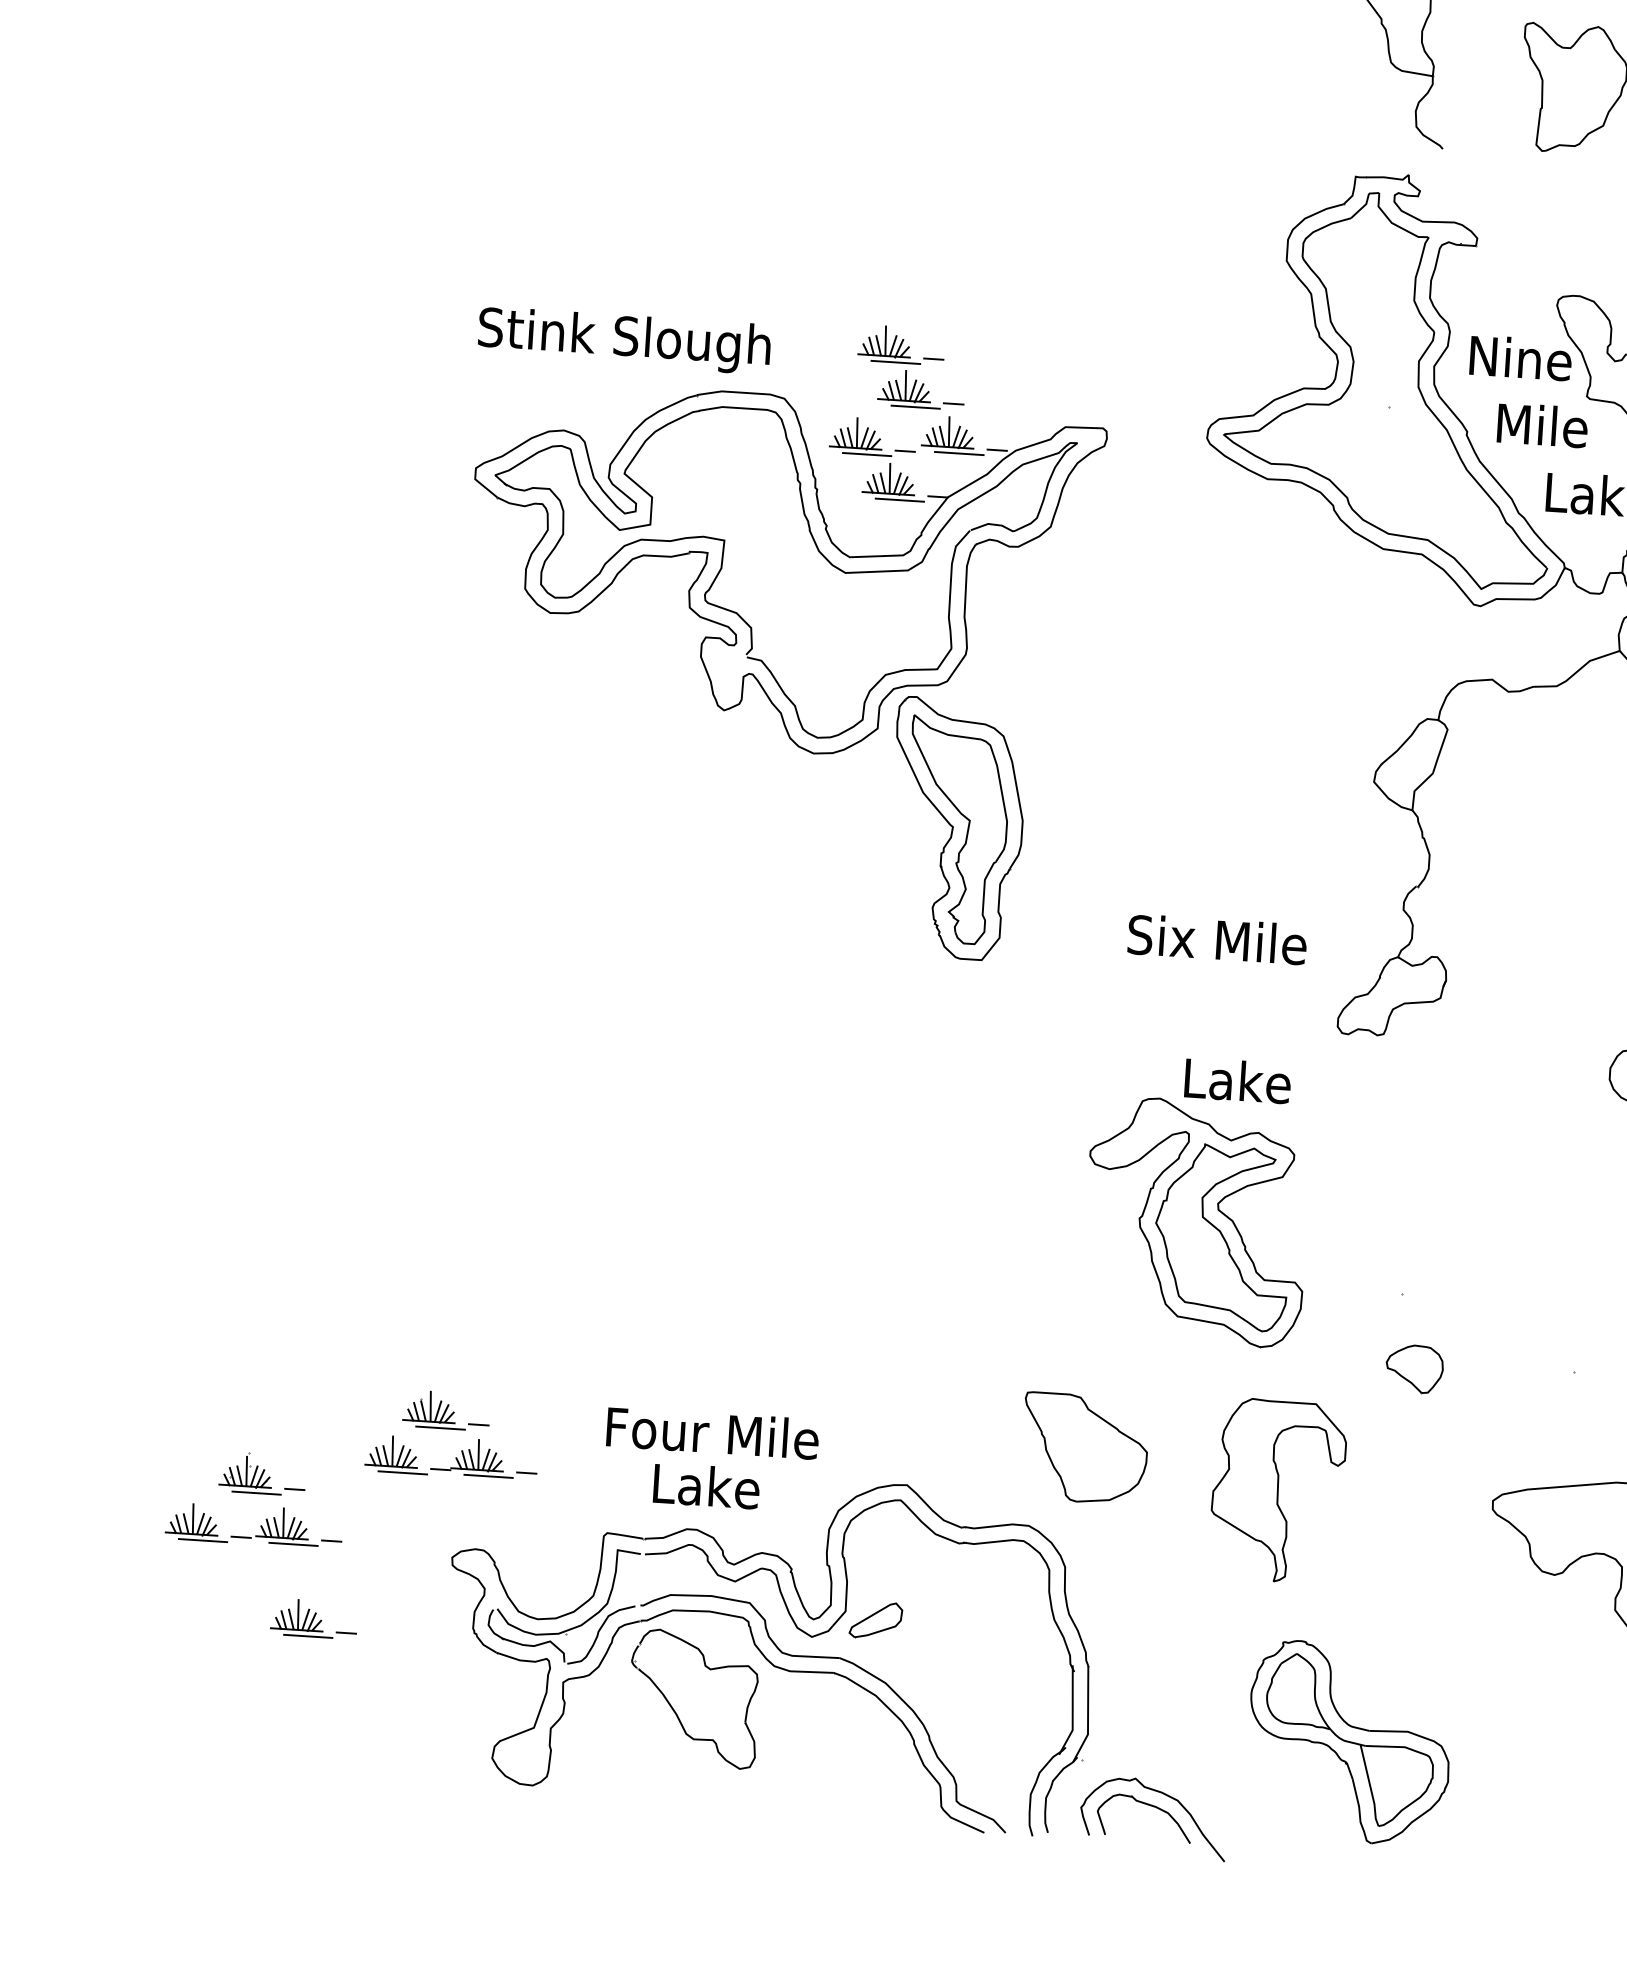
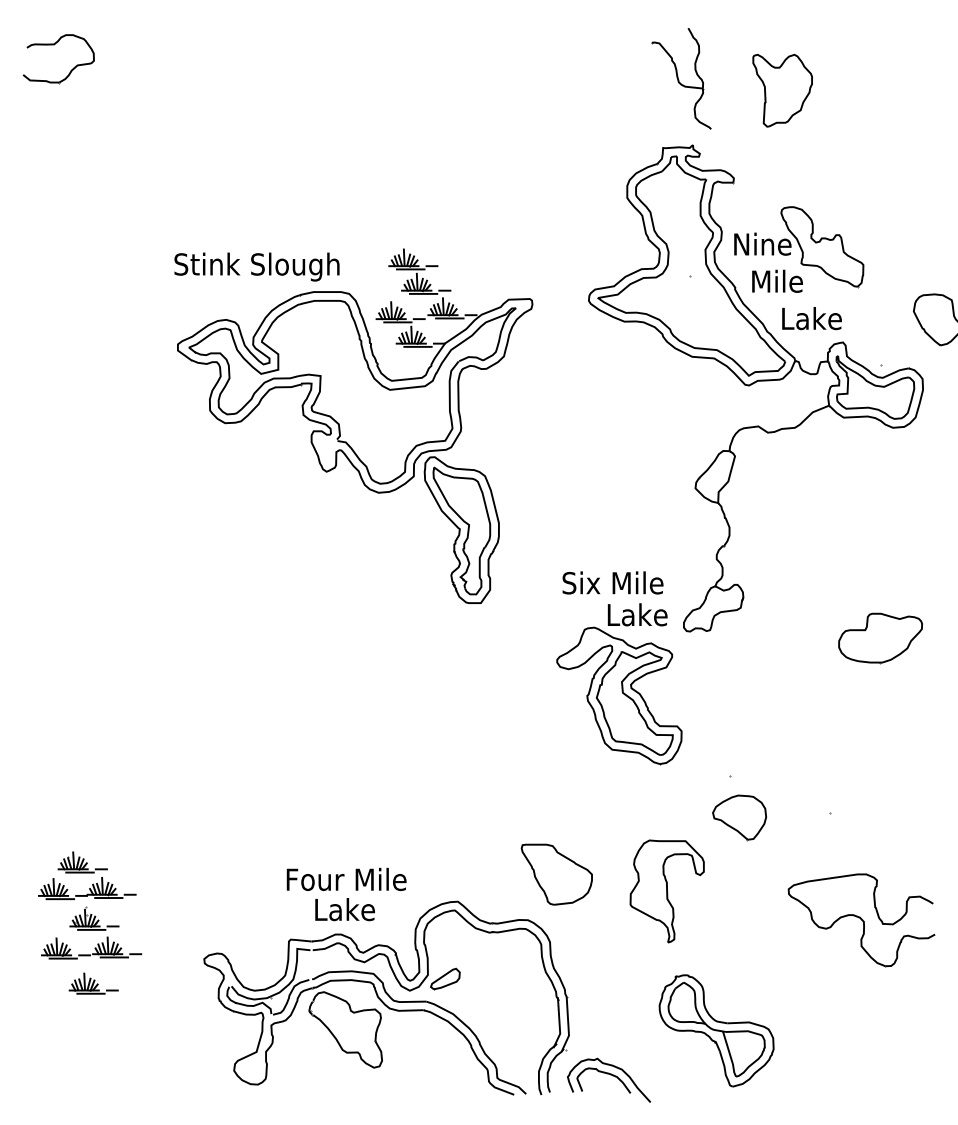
part: (1197, 1201) -> (619, 684), moved
part: (1414, 1368) -> (739, 817), size x1.67
part: (453, 1434) -> (87, 875), moved
part: (313, 1618) -> (93, 983), moved

